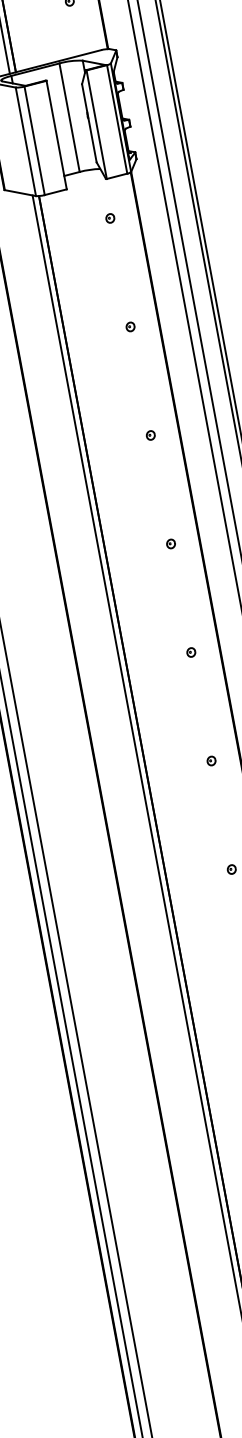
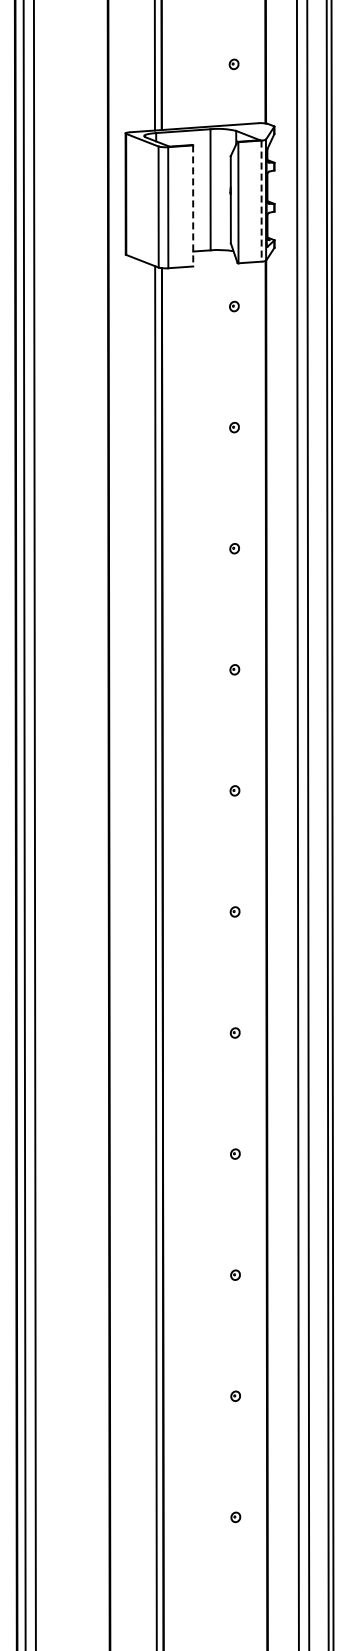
line: (117, 119) -> (261, 201), solid -> dashed
line: (56, 134) -> (193, 205), solid -> dashed

